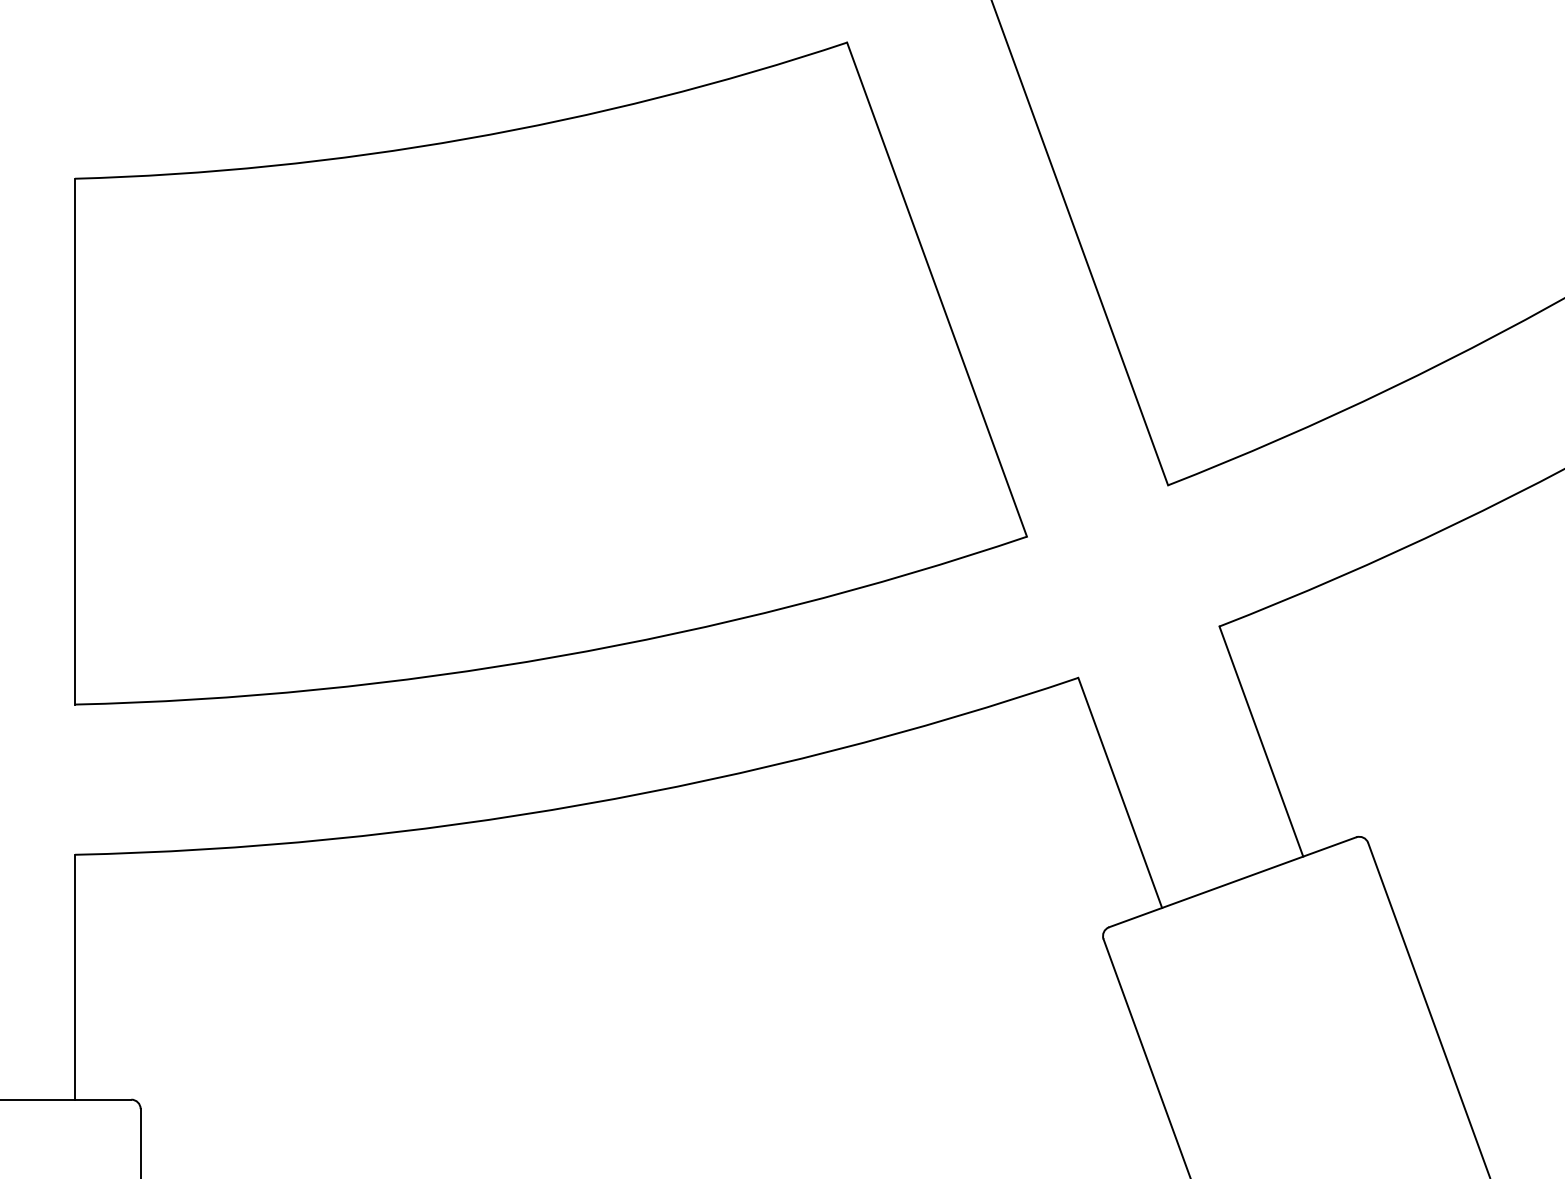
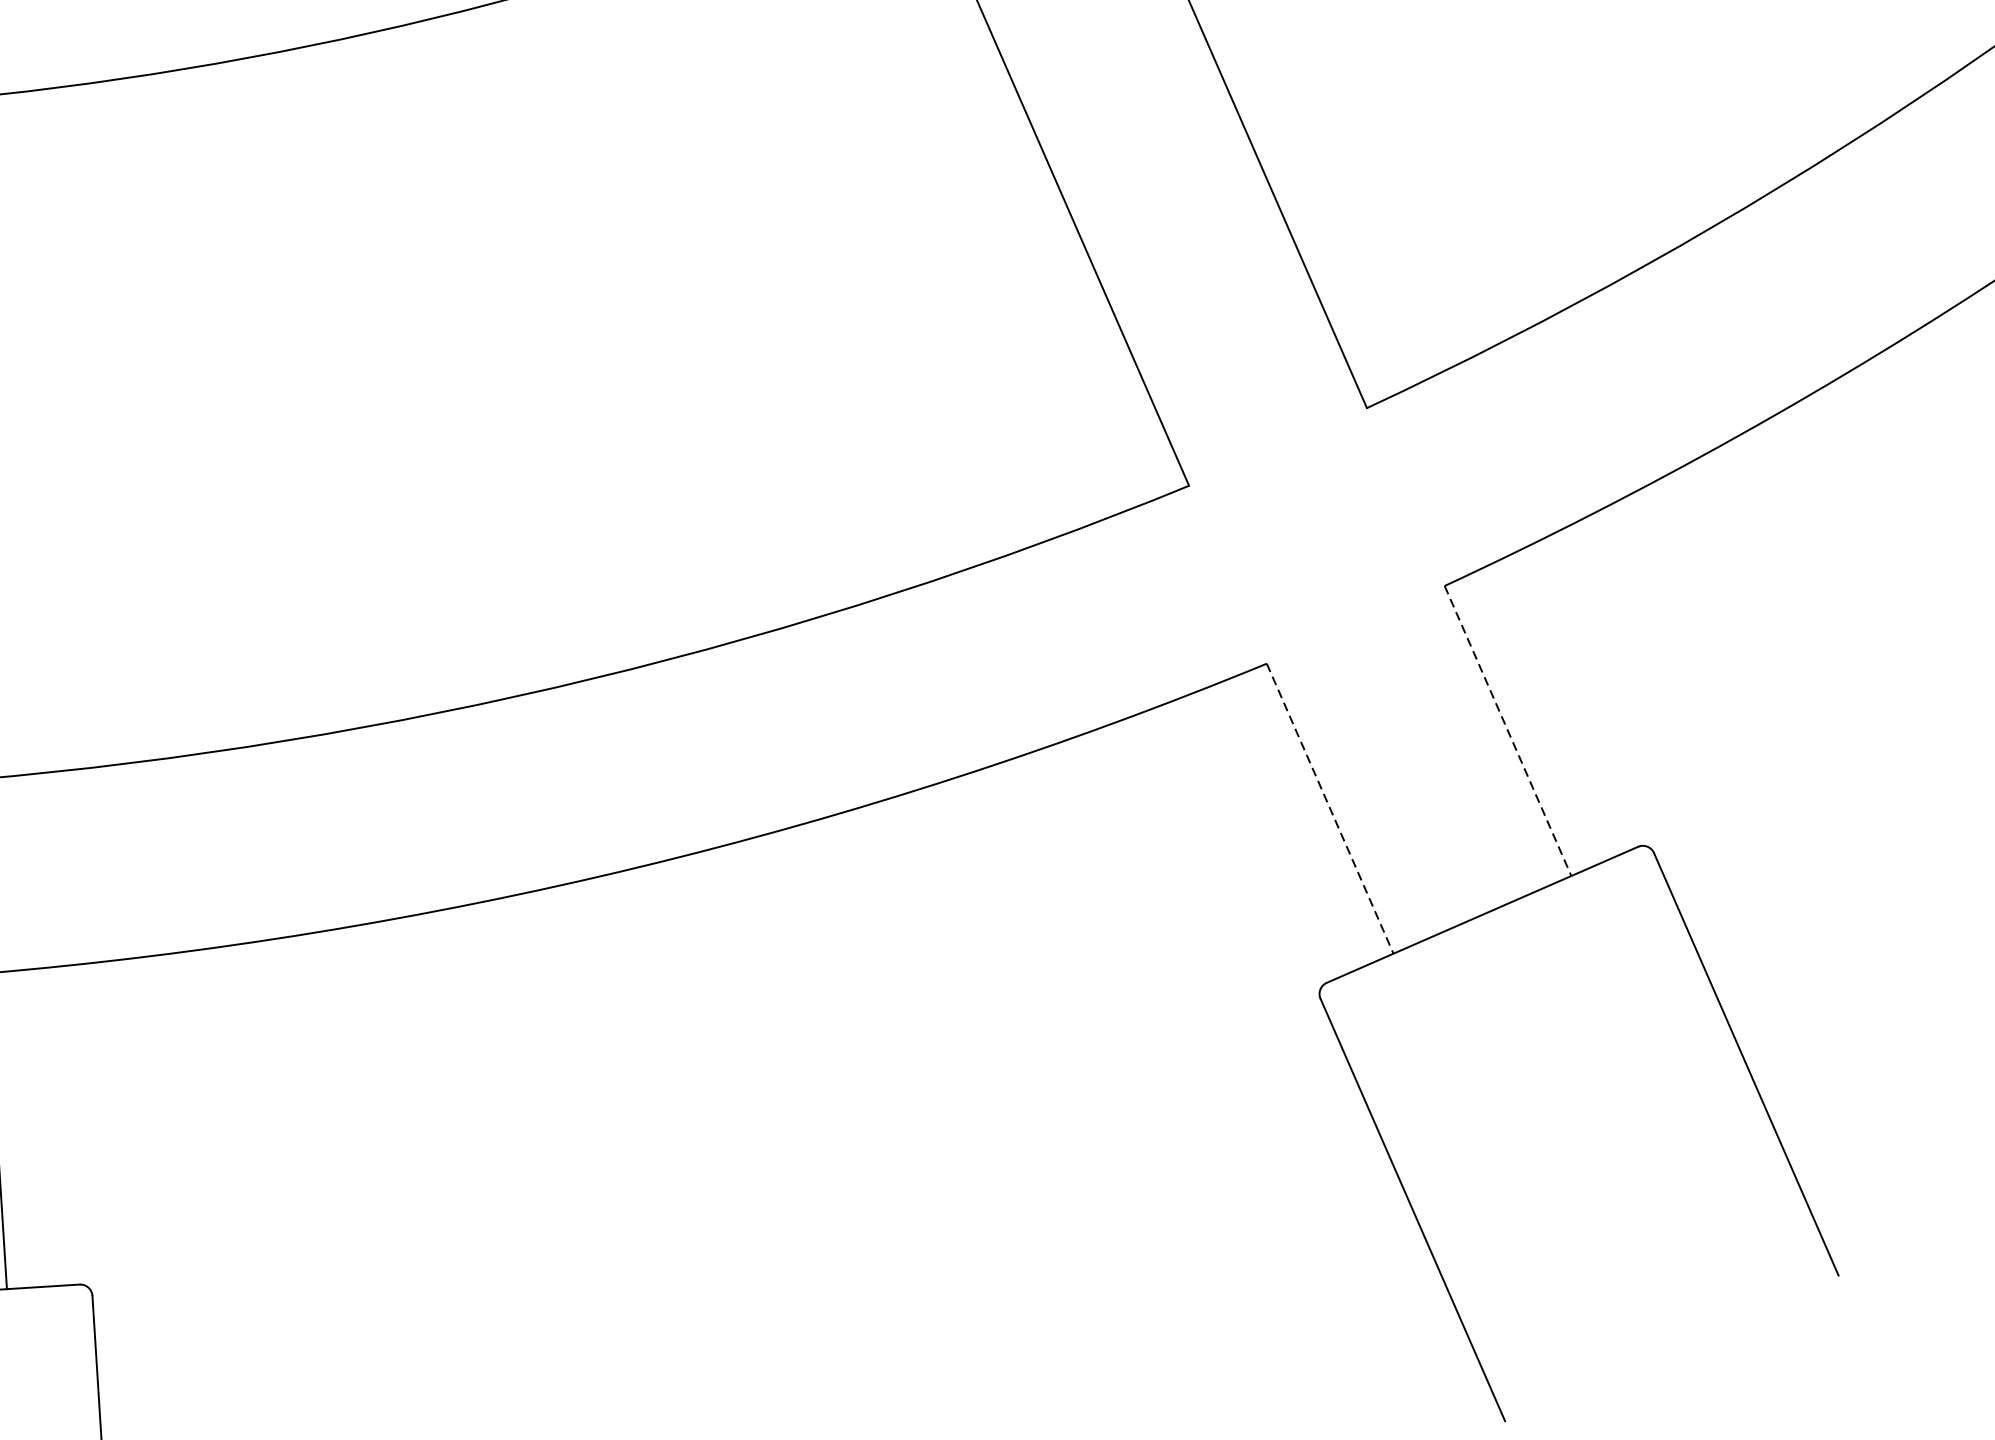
line: (1261, 742) -> (1508, 732), solid -> dashed
line: (1120, 793) -> (1330, 809), solid -> dashed

